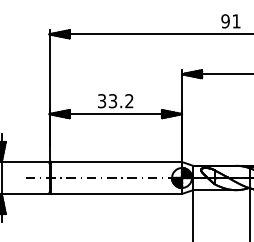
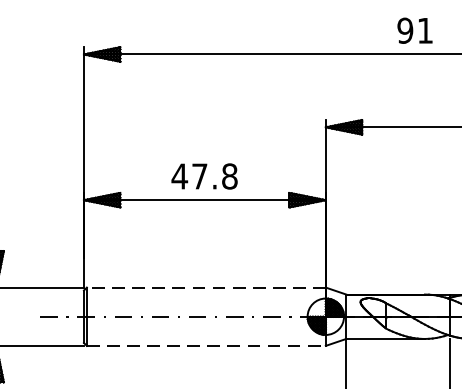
text: (115, 101) -> (204, 177), 33.2 -> 47.8
line: (116, 162) -> (206, 288), solid -> dashed
line: (117, 193) -> (208, 345), solid -> dashed

